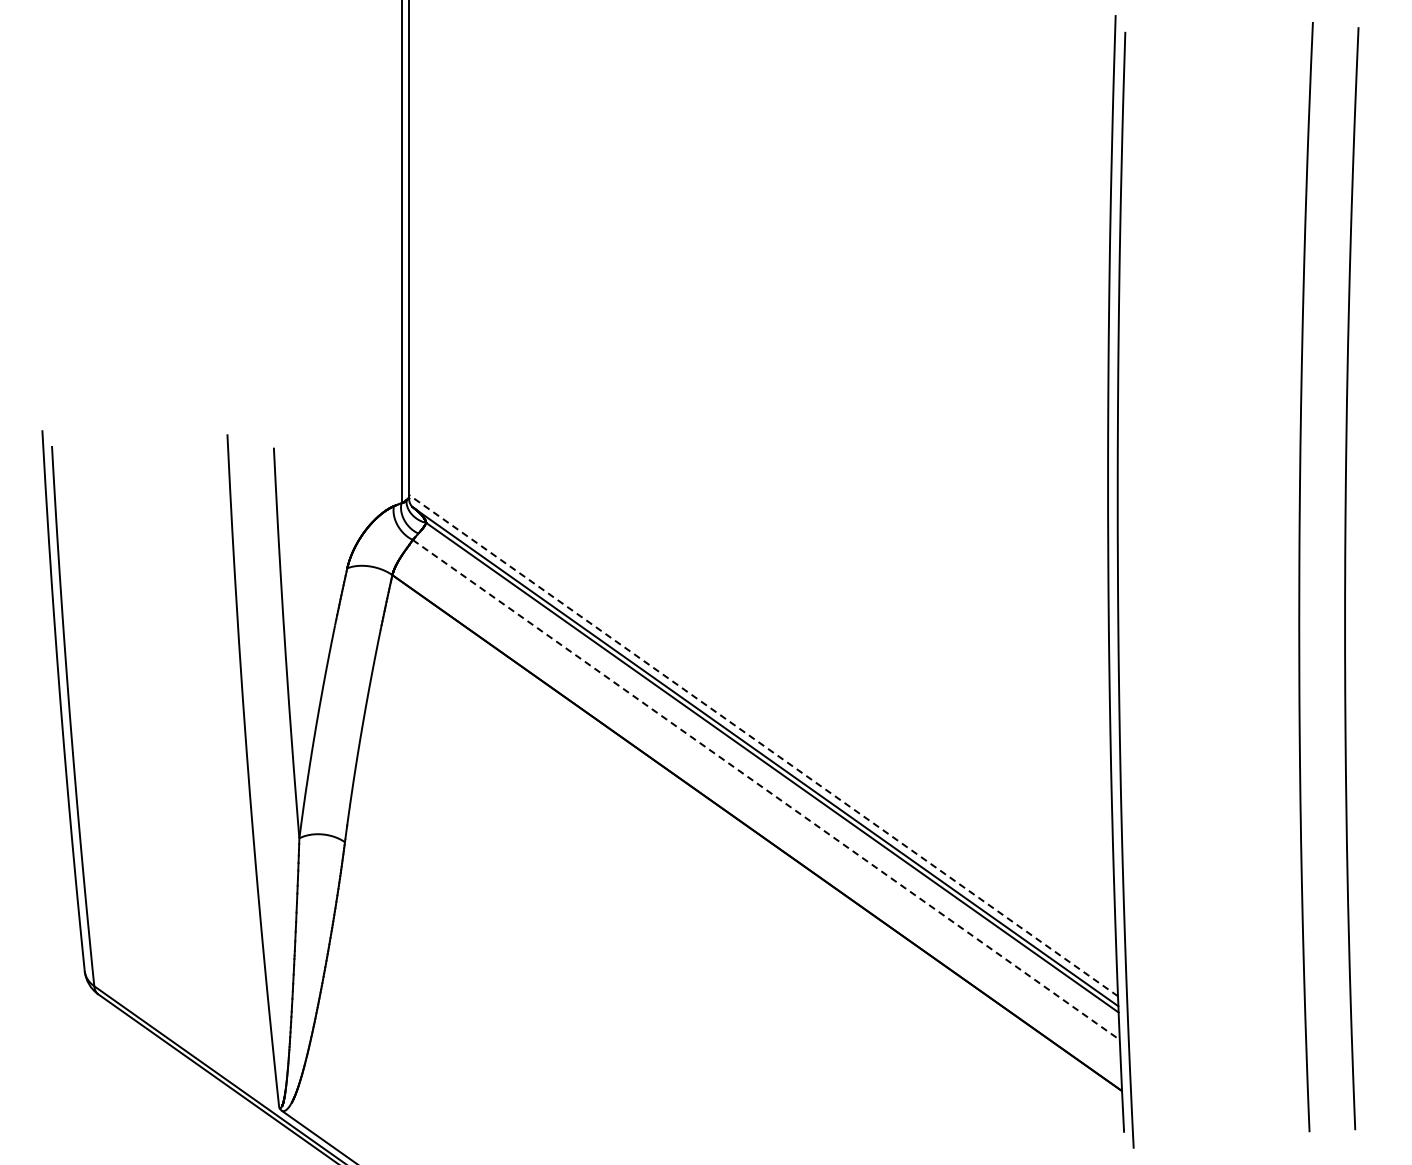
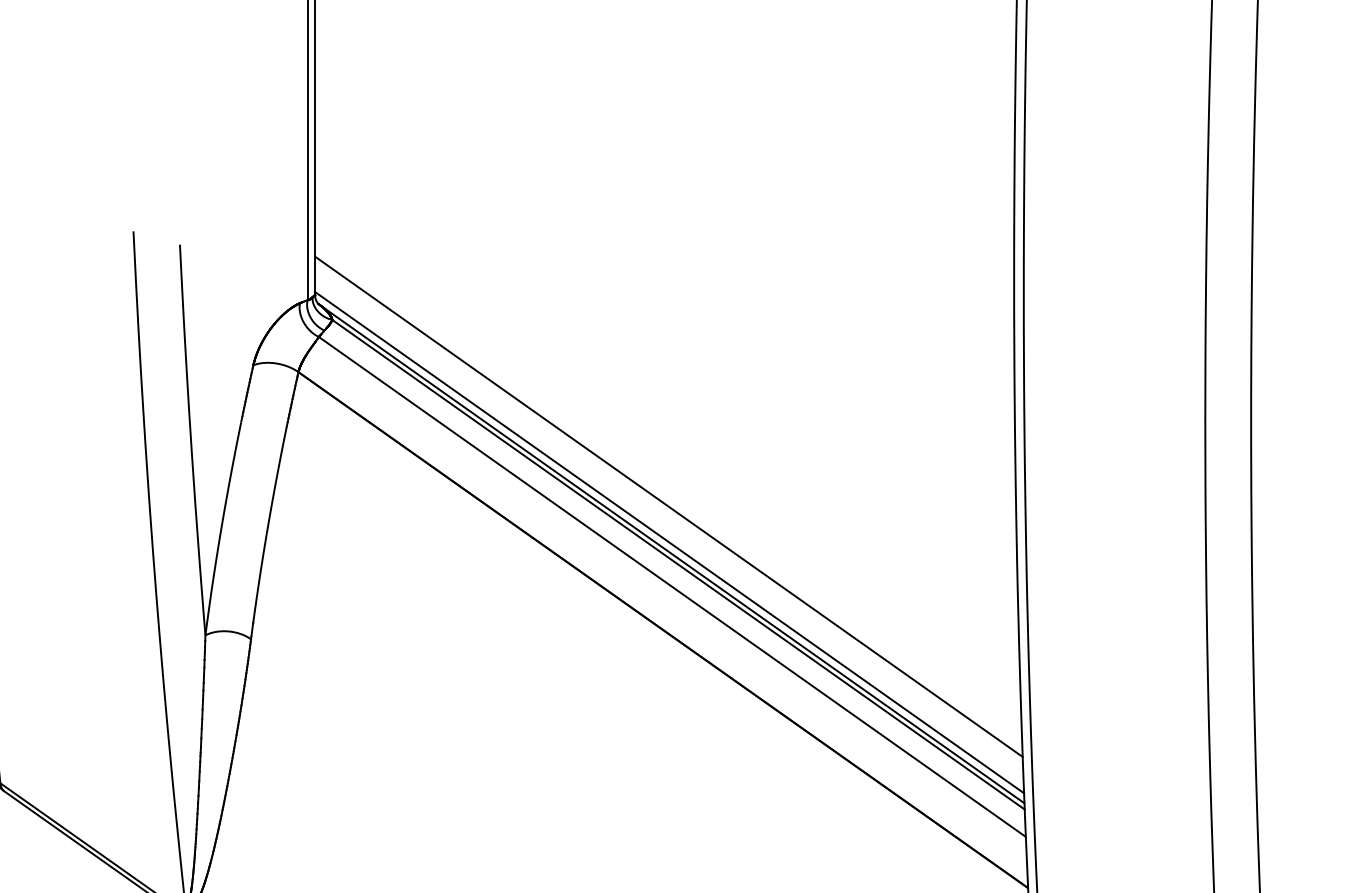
line: (762, 709) -> (668, 506), added
line: (763, 745) -> (669, 542), dashed -> solid
line: (766, 789) -> (672, 586), dashed -> solid

